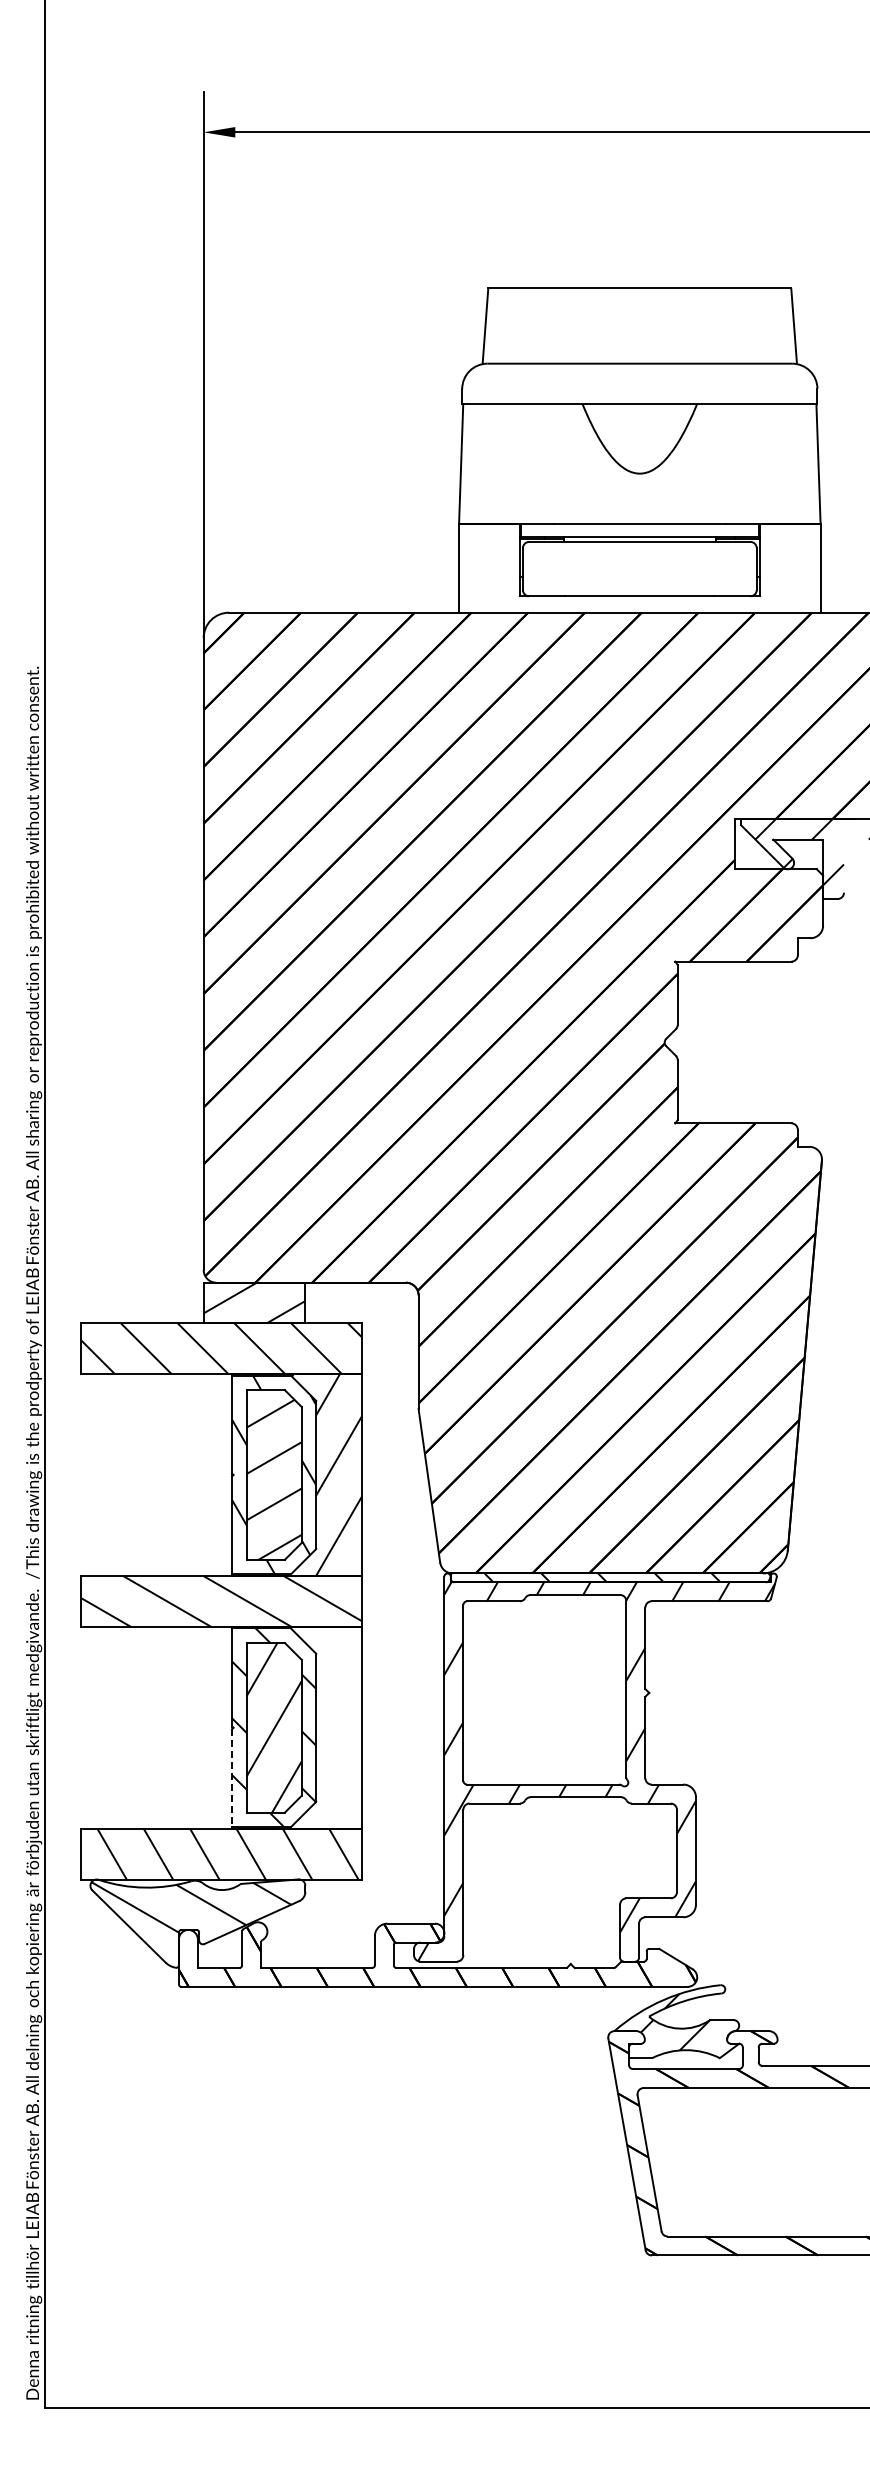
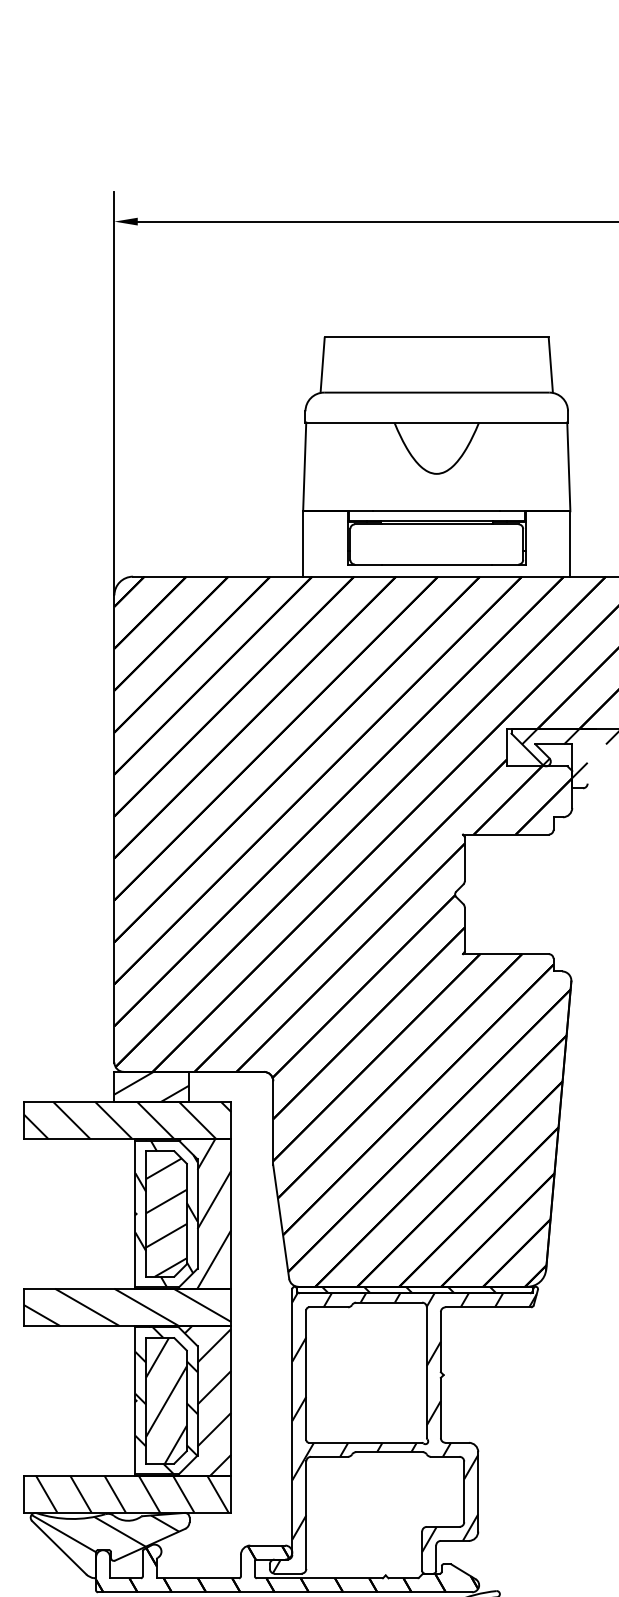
hatch: (305, 1727) -> (189, 1400), added
line: (232, 1778) -> (135, 1438), dashed -> solid

